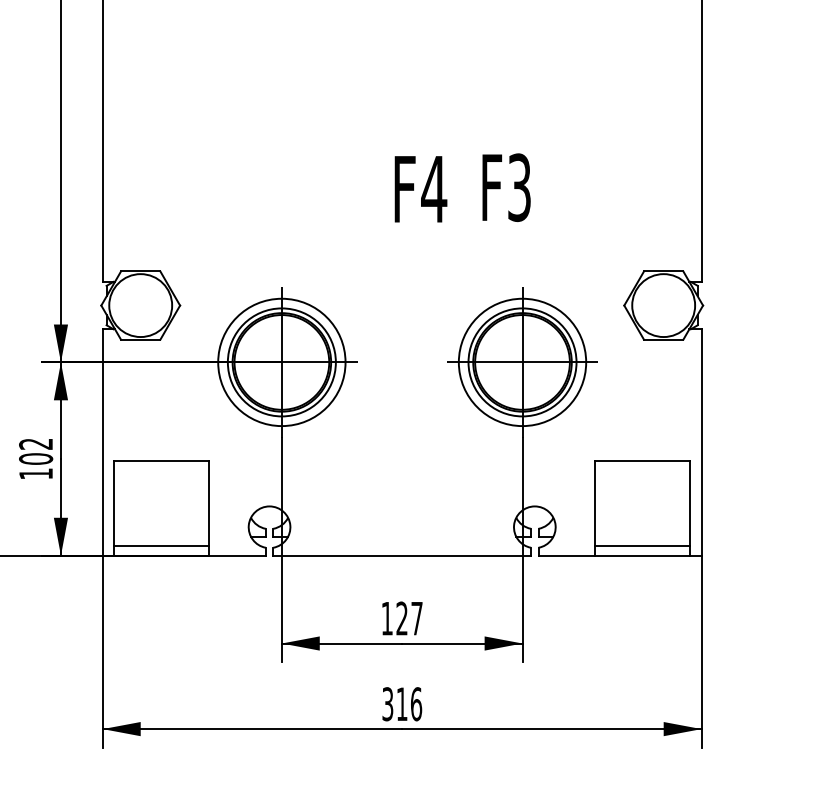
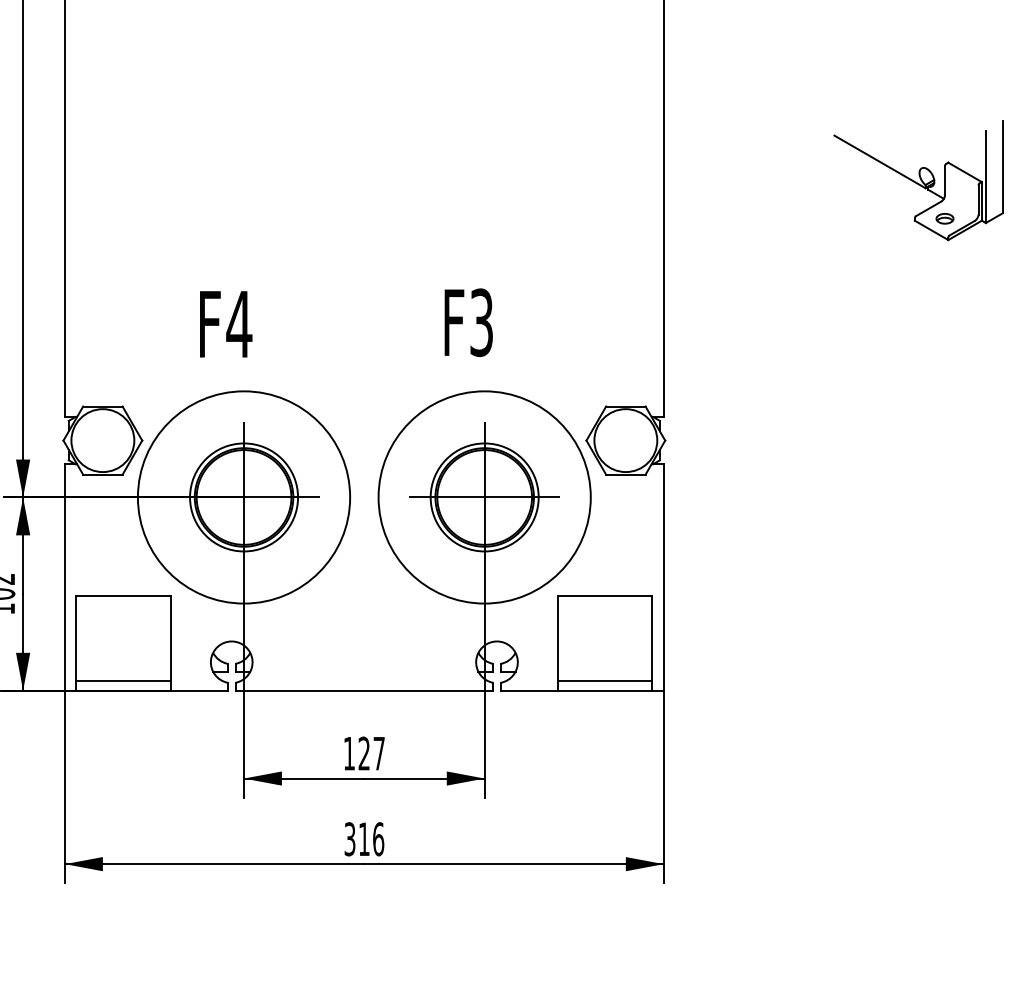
text: (421, 189) -> (226, 324), moved
circle: (281, 362) -> (243, 497), size x1.67
circle: (522, 362) -> (484, 497), size x1.67

